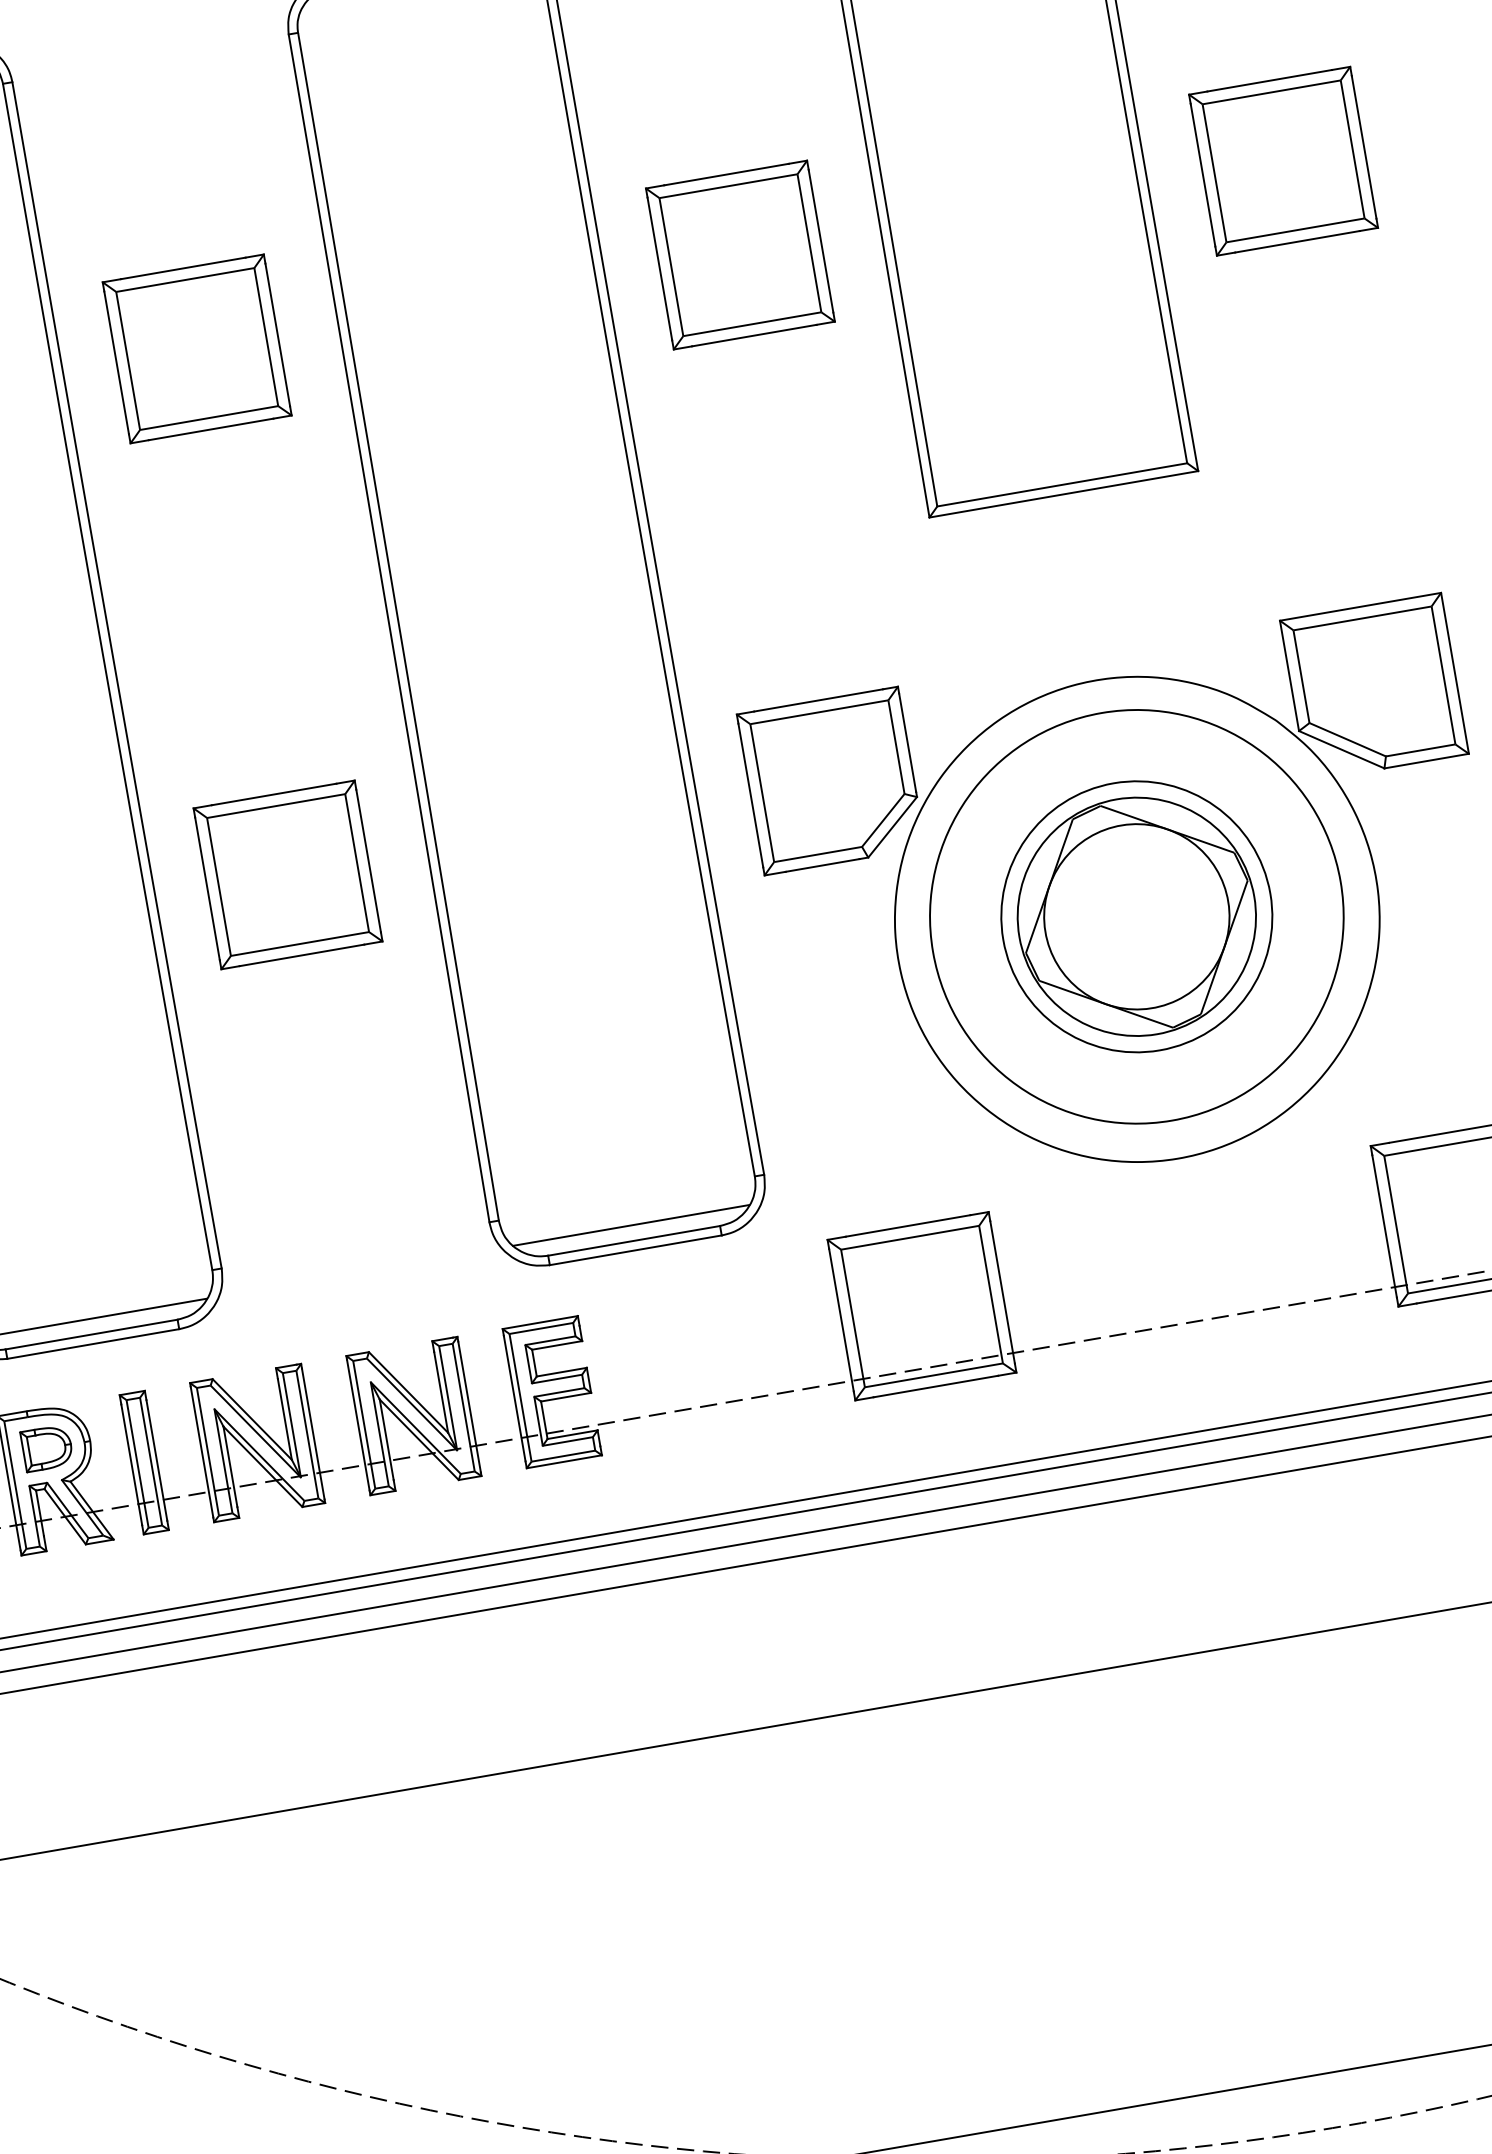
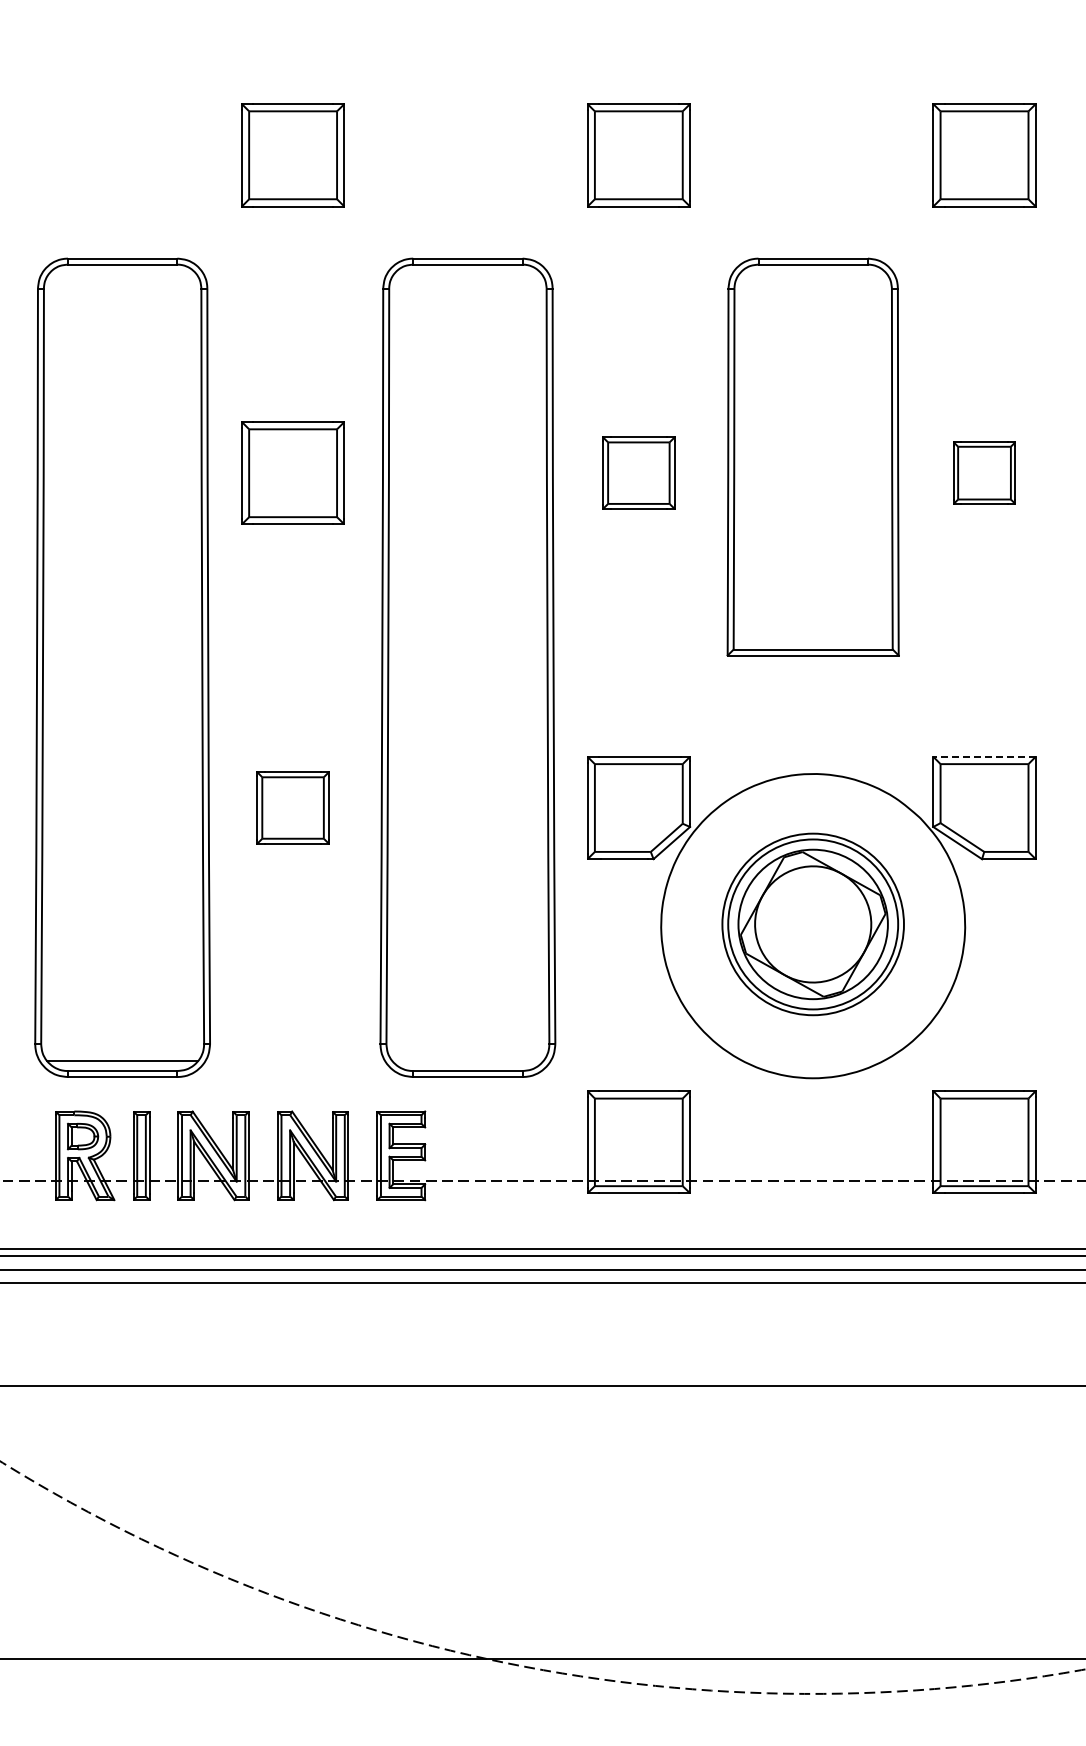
part: (1283, 160) -> (984, 472), size x0.6
part: (739, 254) -> (638, 472), size x0.7
line: (1360, 606) -> (984, 756), solid -> dashed
part: (286, 874) -> (292, 807), size x0.7
circle: (1135, 917) -> (812, 924), size x0.7
line: (630, 1225) -> (467, 1061), removed

